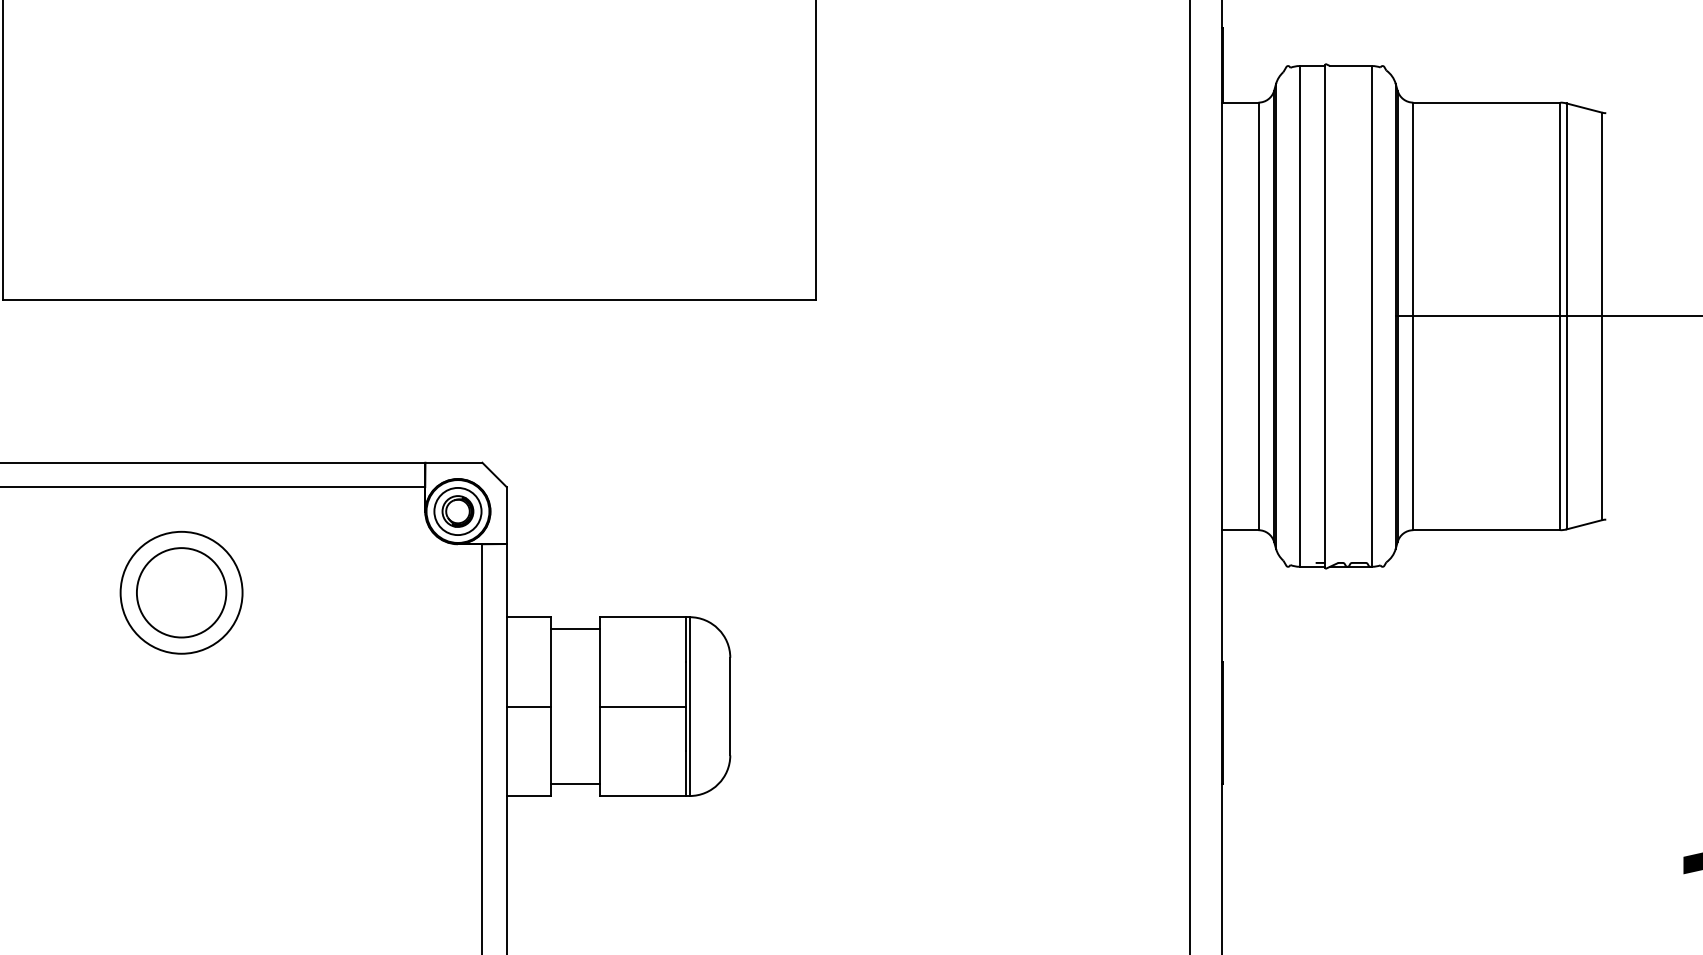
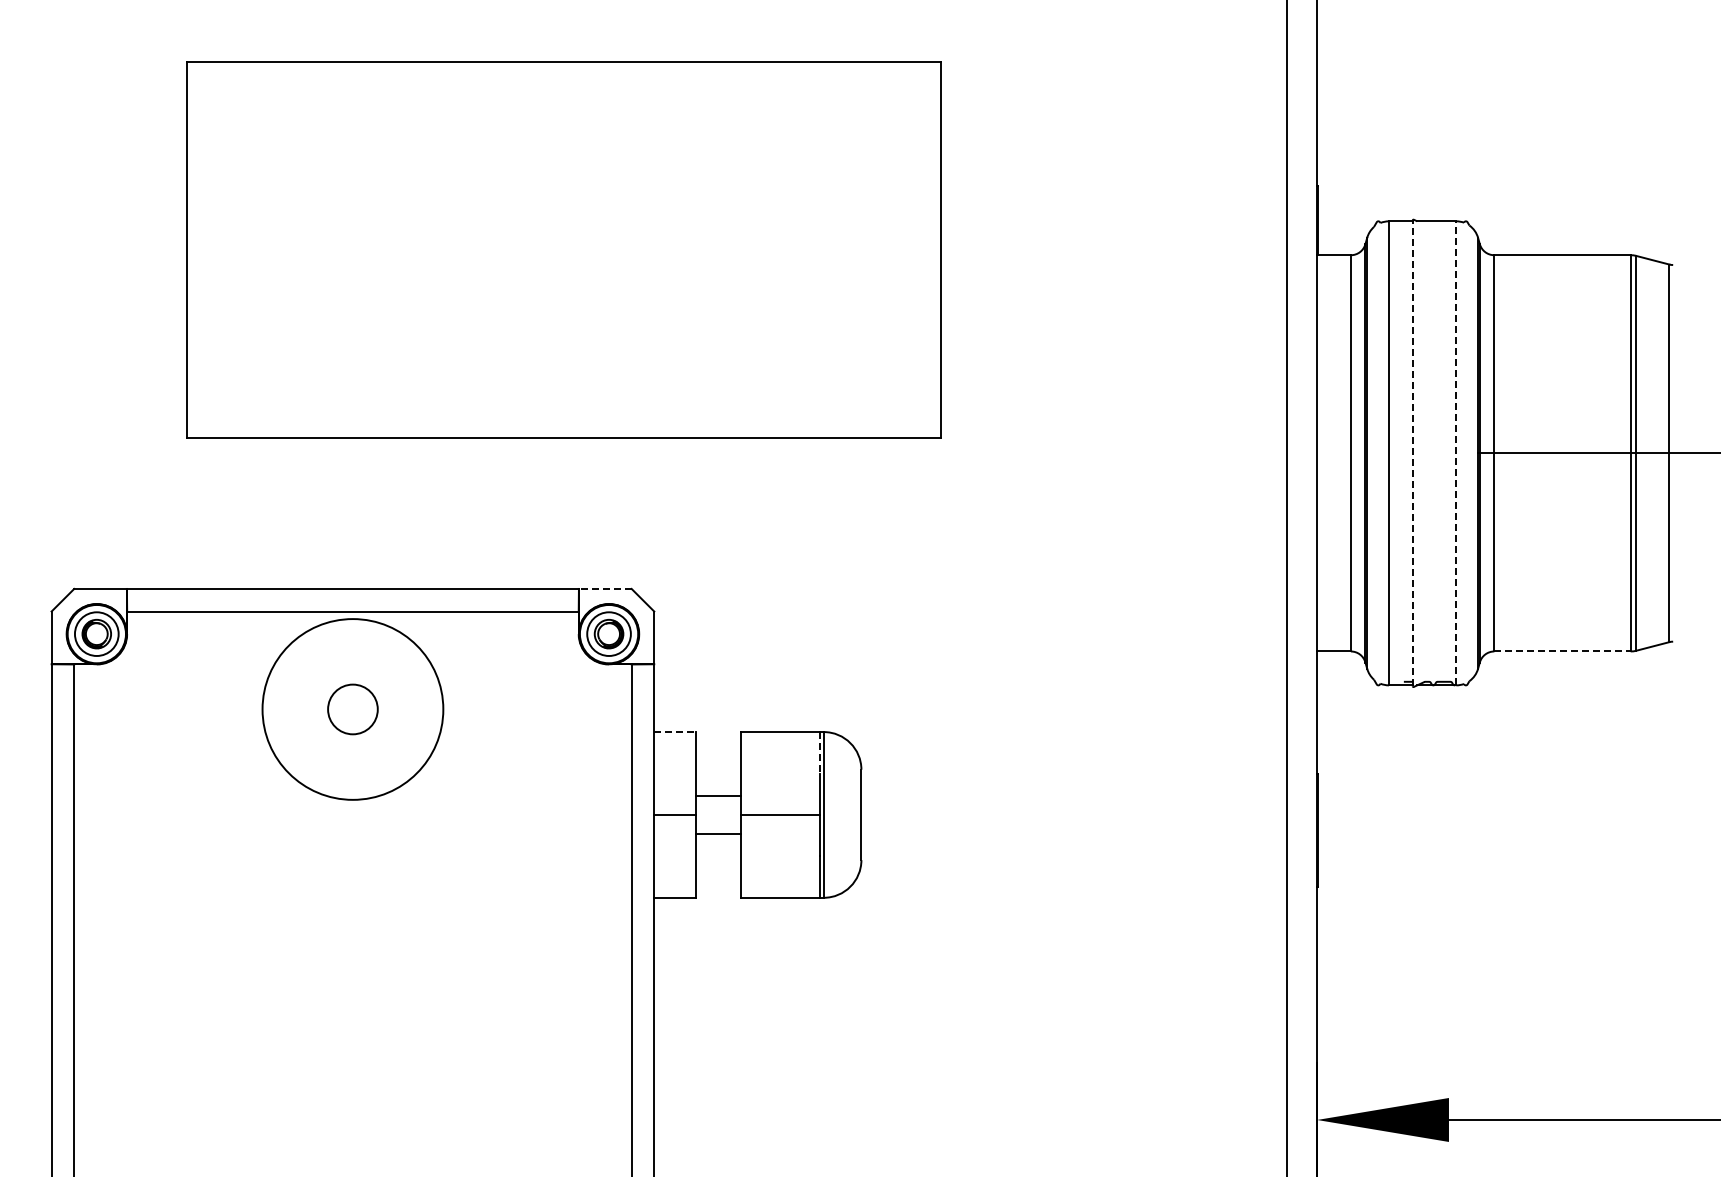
line: (1324, 316) -> (1412, 453), solid -> dashed
line: (1372, 316) -> (1456, 453), solid -> dashed
line: (453, 462) -> (604, 588), solid -> dashed
line: (1487, 530) -> (1563, 651), solid -> dashed
circle: (181, 591) -> (352, 708), size x1.6
circle: (181, 592) -> (352, 709), size x0.6
line: (528, 617) -> (674, 732), solid -> dashed
line: (574, 629) -> (717, 796), moved
line: (685, 639) -> (819, 752), solid -> dashed
line: (574, 783) -> (717, 833), moved

